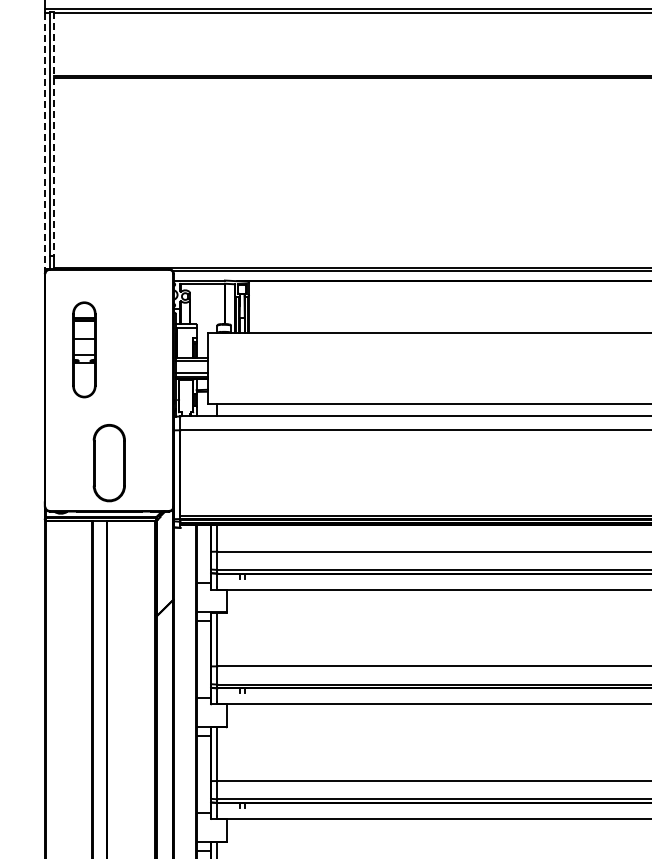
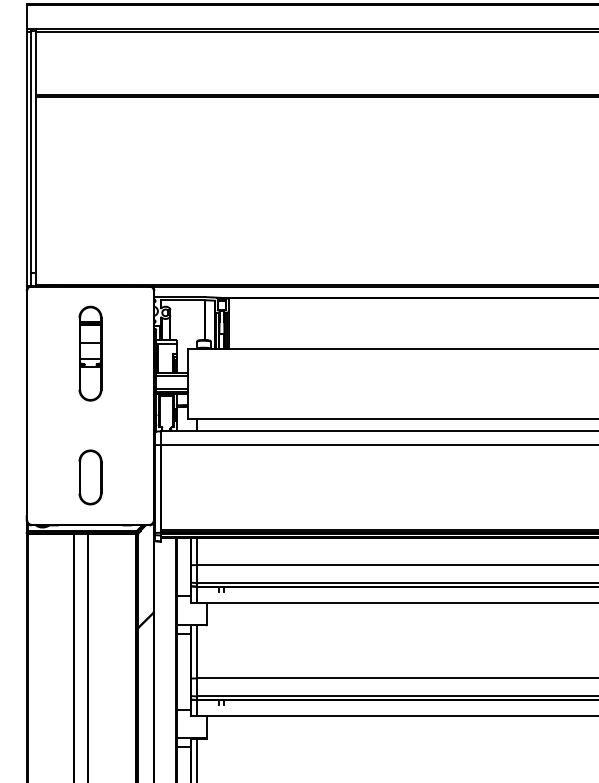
line: (54, 134) -> (36, 152), dashed -> solid
line: (44, 141) -> (26, 159), dashed -> solid
part: (84, 349) -> (90, 353), moved
part: (109, 462) -> (90, 476), size x0.71

